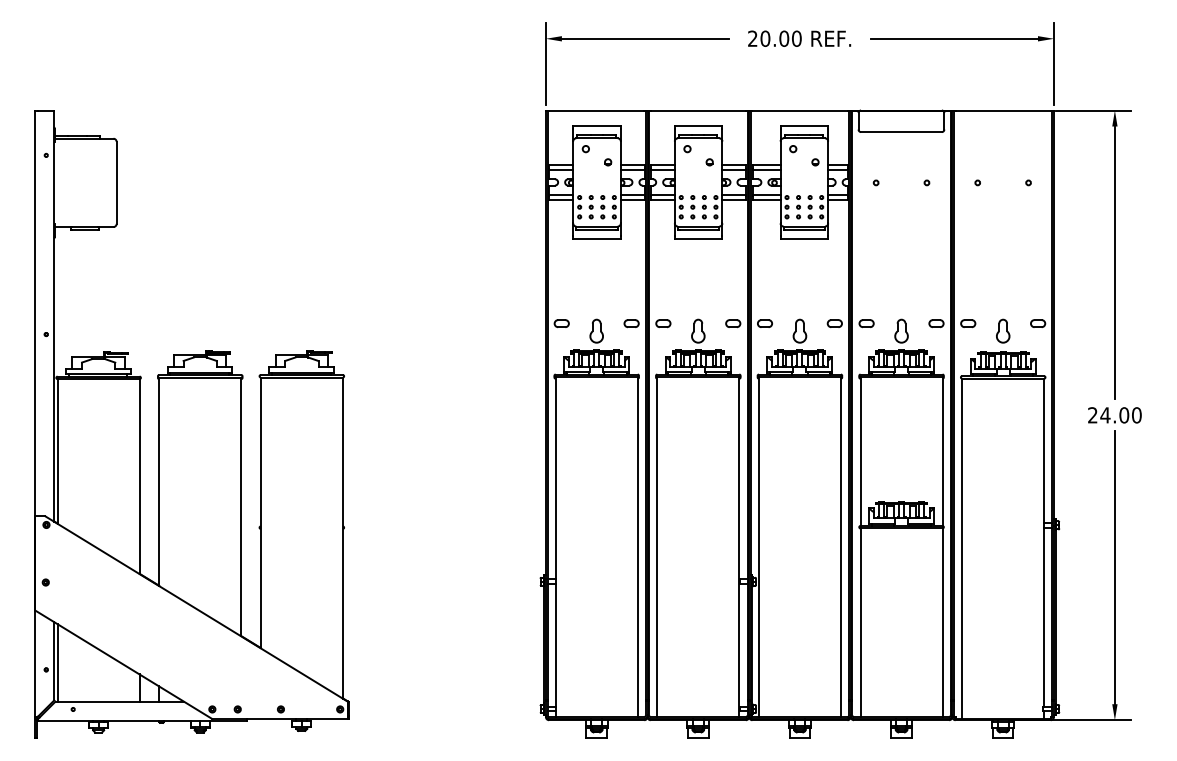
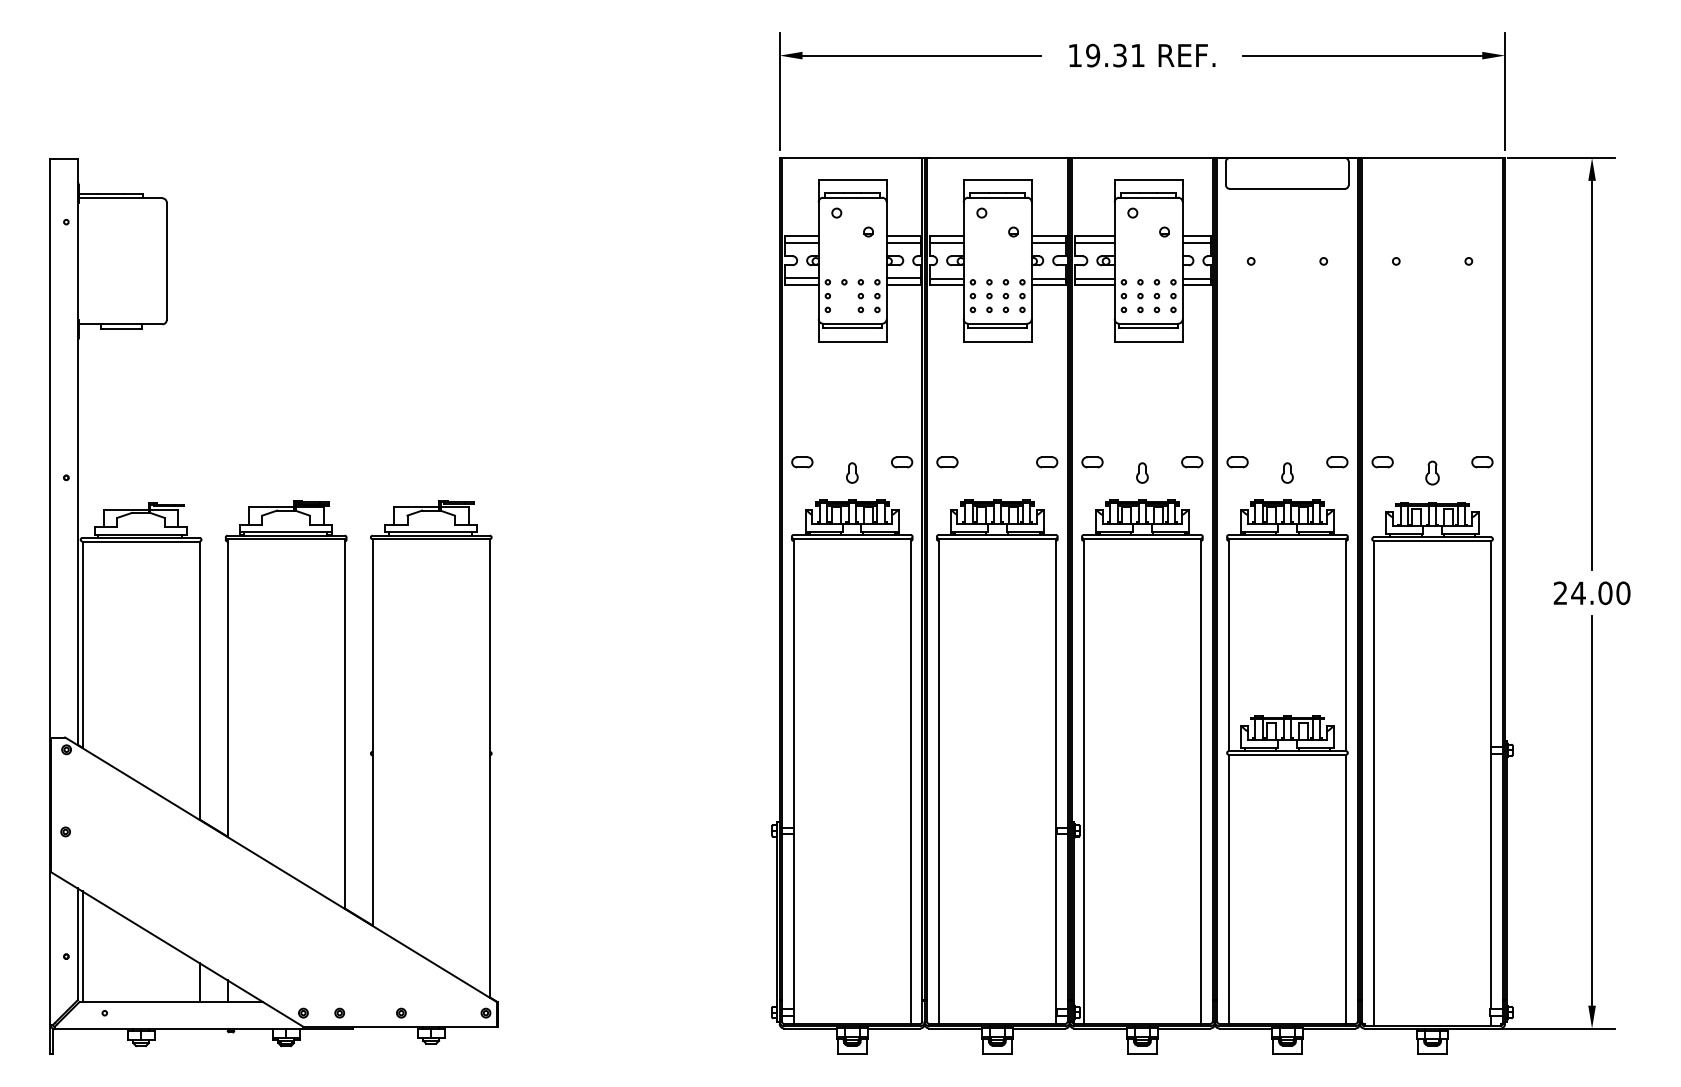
text: (774, 38) -> (1106, 55), 20.00 -> 19.31
part: (591, 212) -> (844, 303), removed
part: (596, 330) -> (852, 472), size x0.6
part: (698, 330) -> (997, 472), removed
part: (800, 330) -> (1142, 472), size x0.6
part: (901, 330) -> (1287, 472), size x0.6
part: (1003, 330) -> (1432, 472), size x0.7

